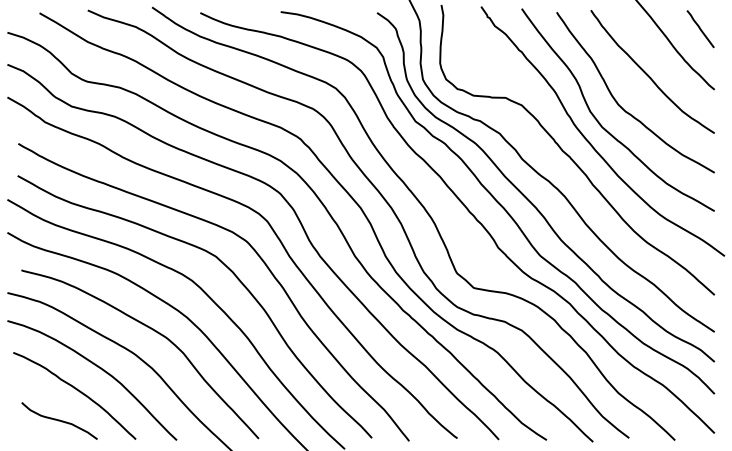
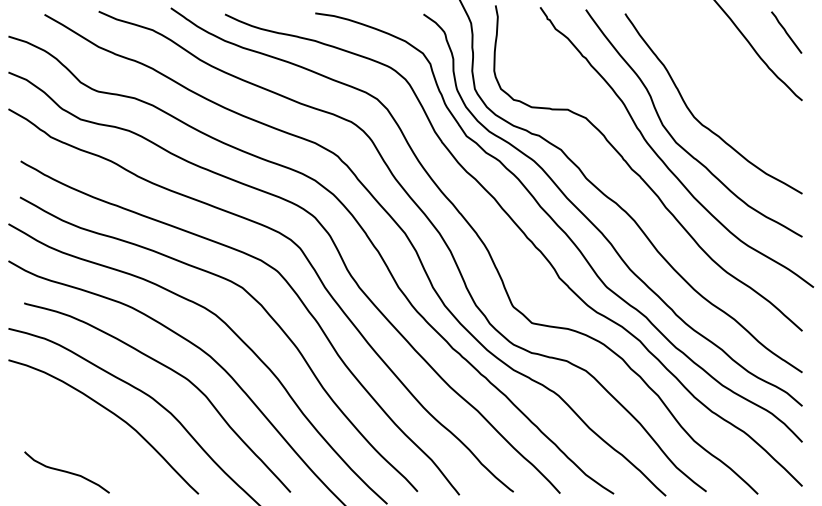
curve: (648, 74) -> (728, 83), removed
curve: (76, 390) -> (86, 438), removed

